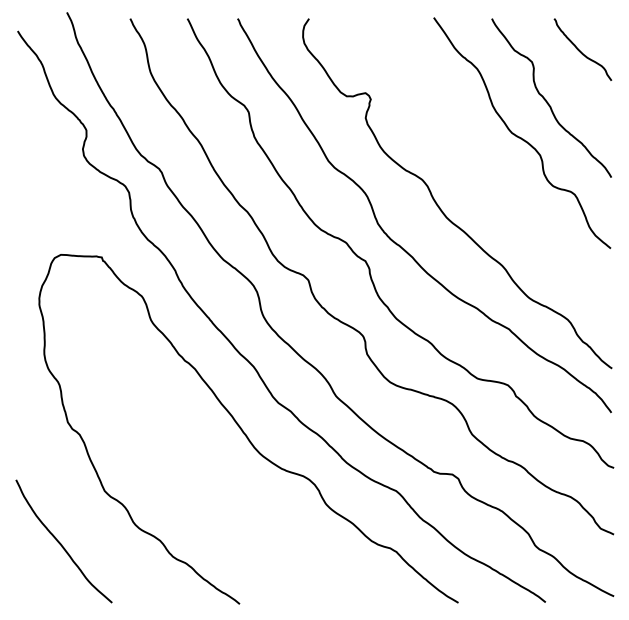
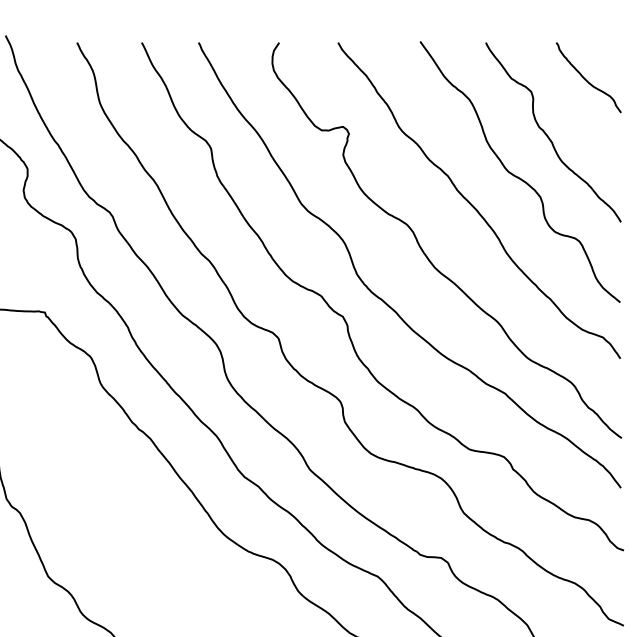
curve: (480, 162) -> (472, 205), added

